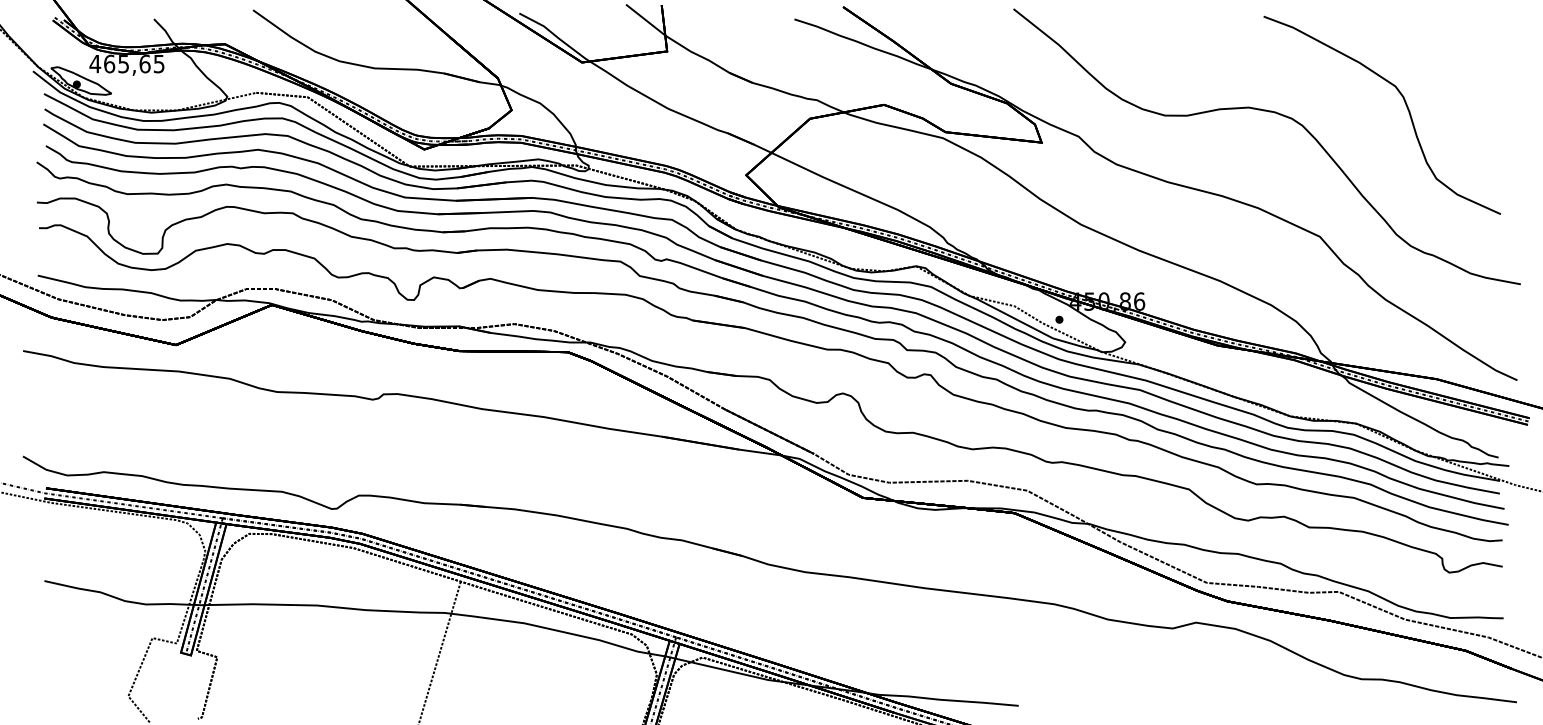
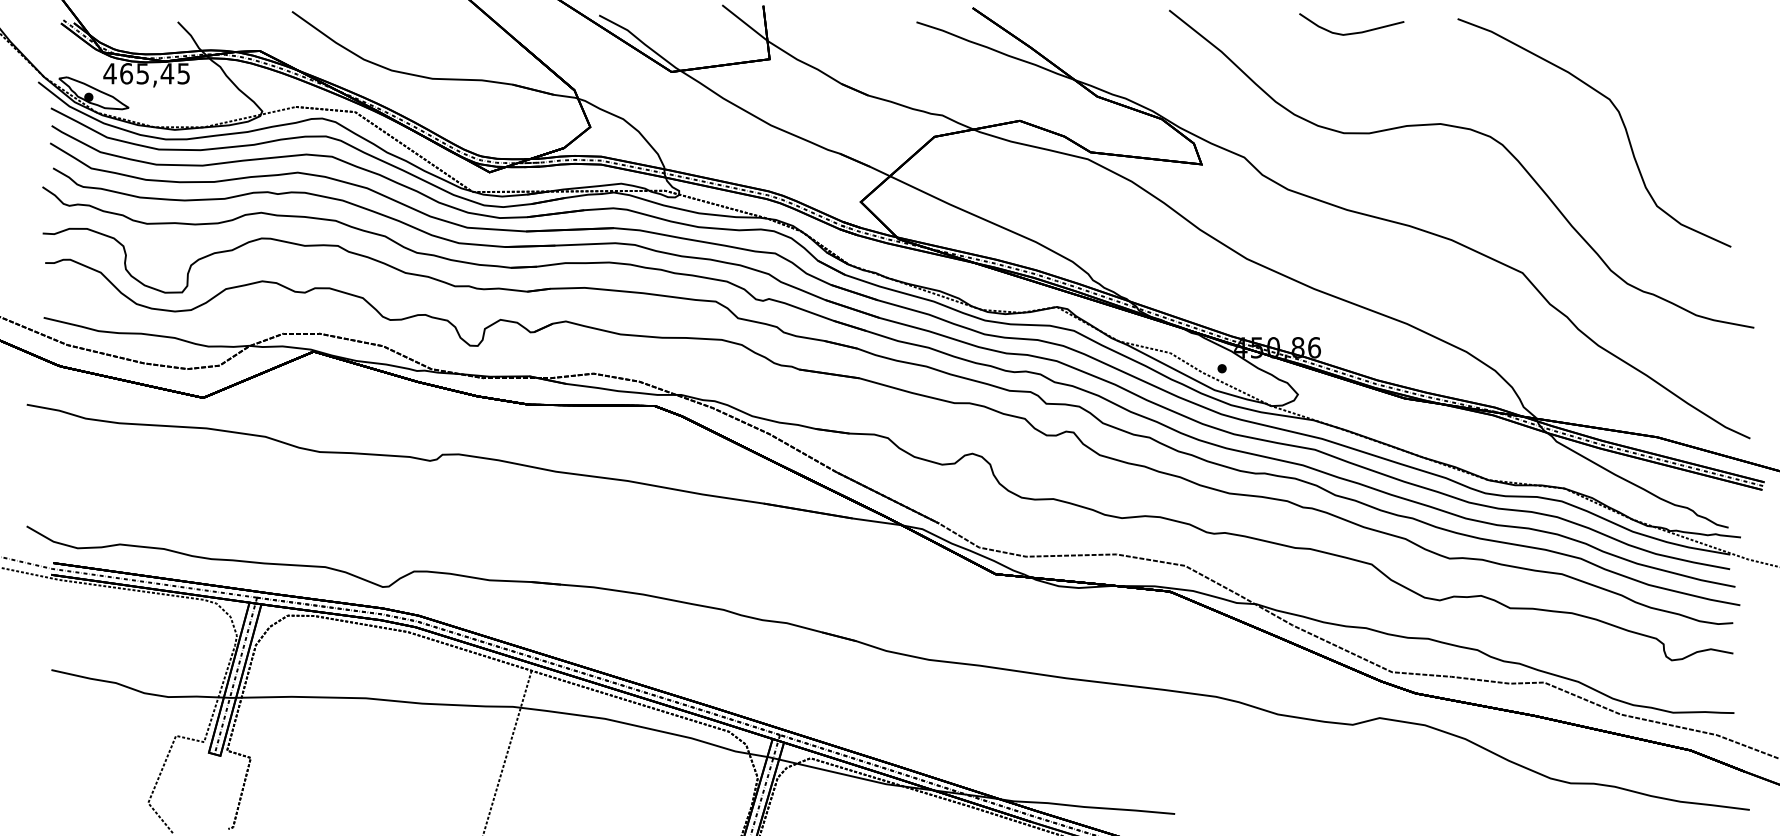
curve: (1171, 28) -> (1351, 32), added
text: (144, 63) -> (166, 73), 465,65 -> 465,45

